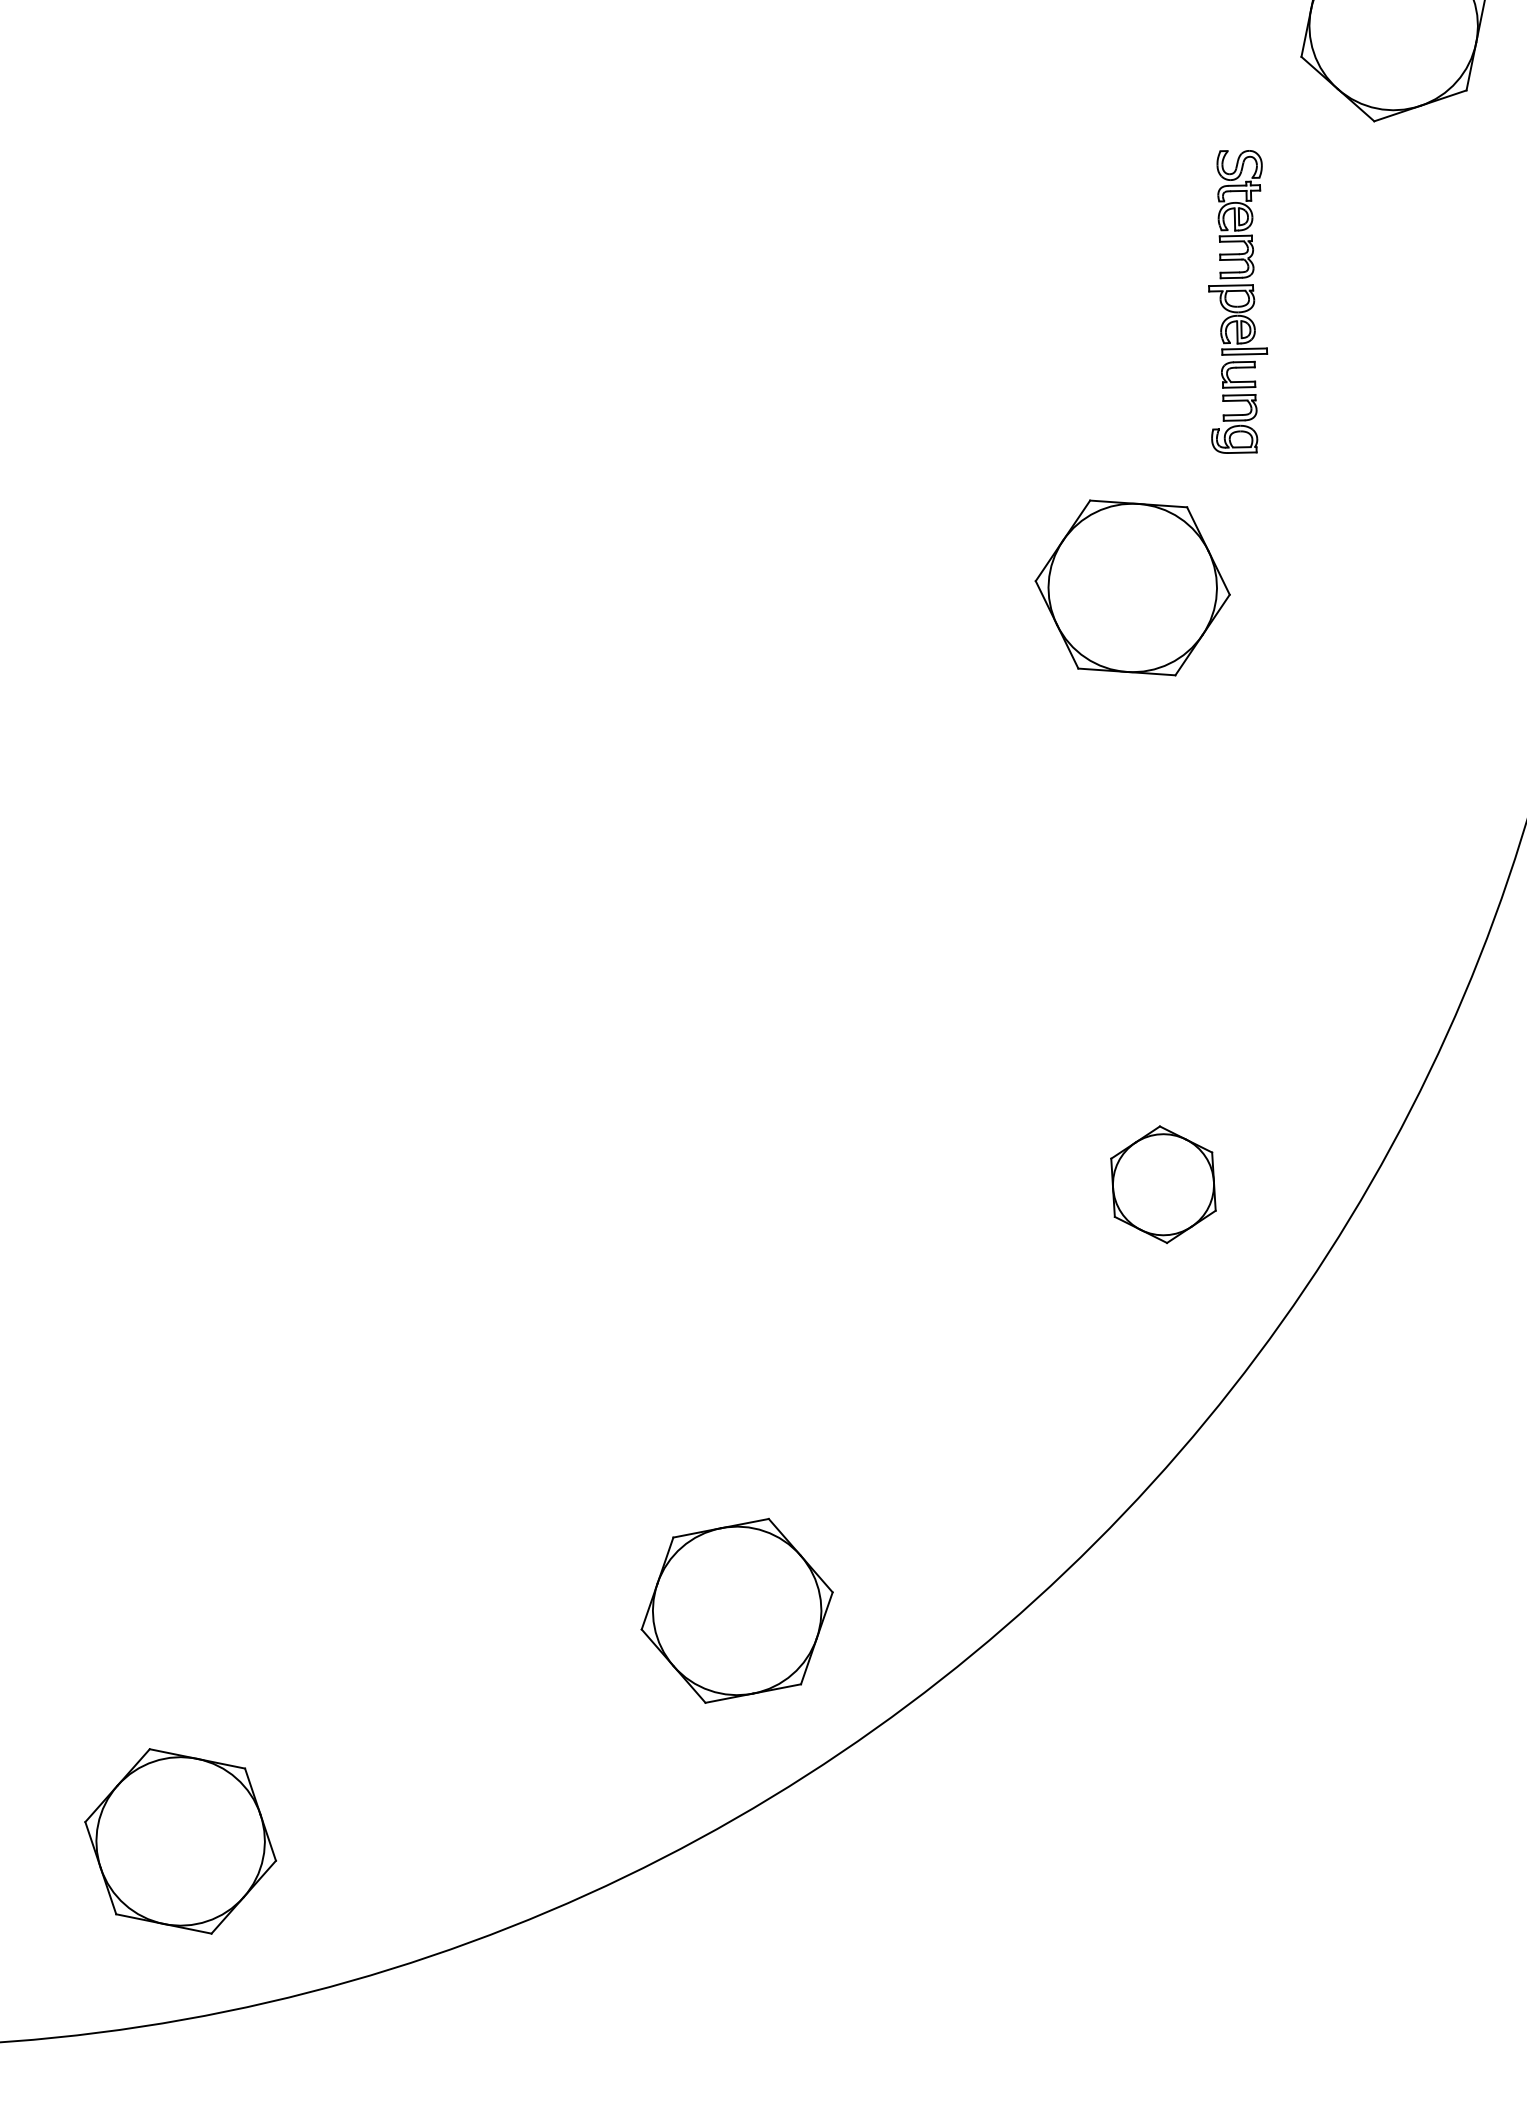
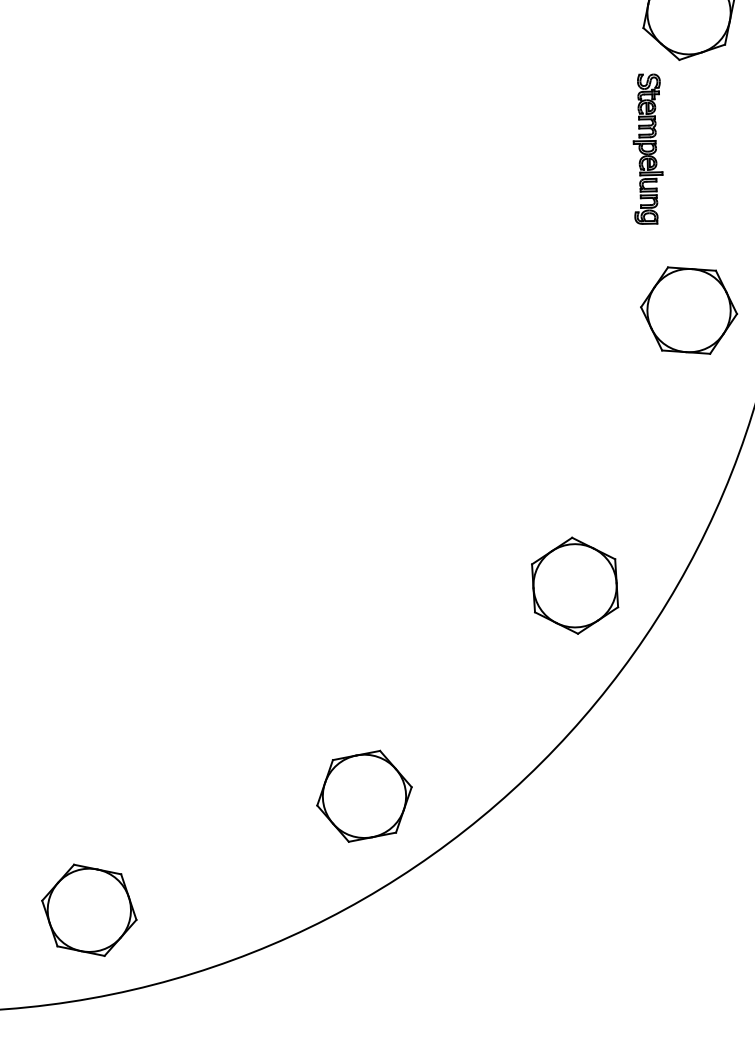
part: (1236, 300) -> (647, 148), moved
part: (1133, 587) -> (689, 310), moved
part: (1163, 1184) -> (575, 585), size x1.67

